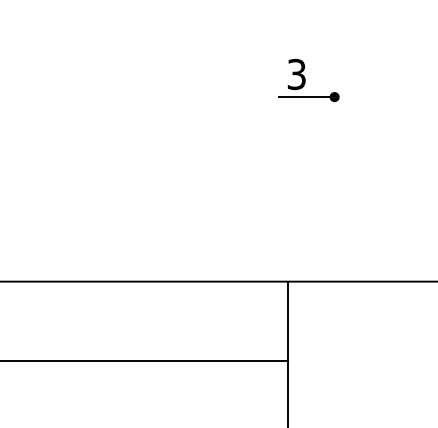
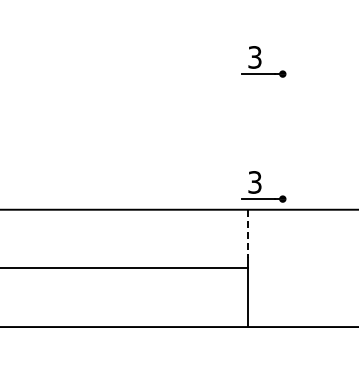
part: (308, 250) -> (263, 186), added
line: (287, 313) -> (248, 233), solid -> dashed

